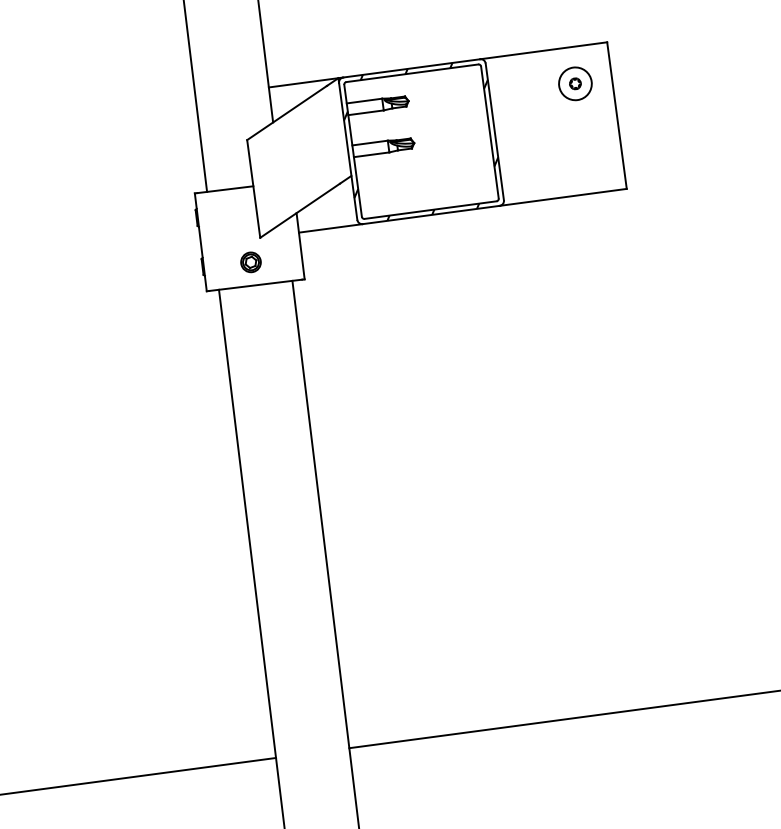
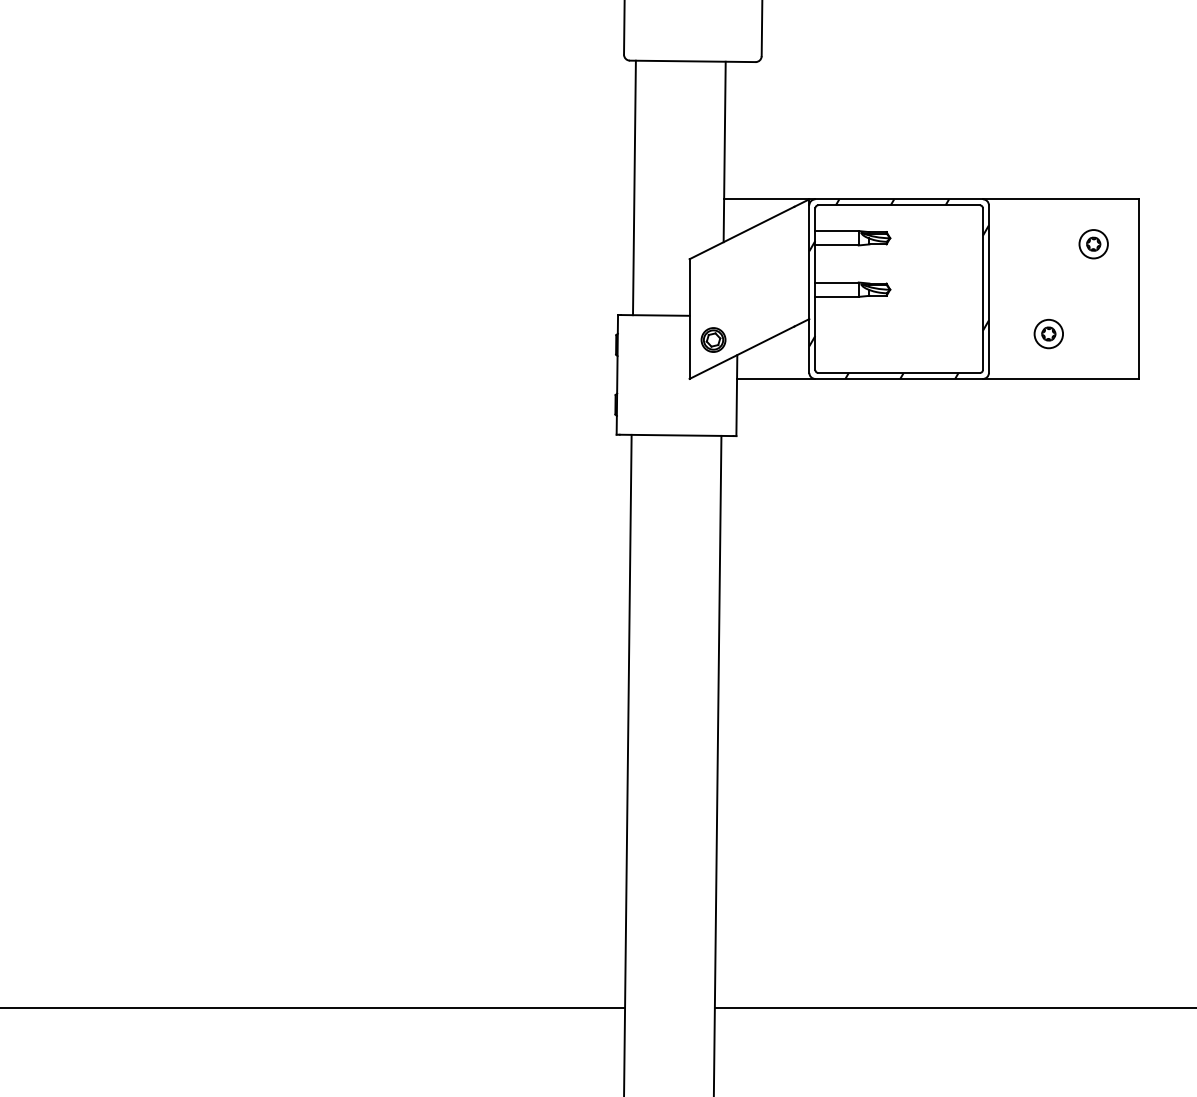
circle: (575, 84) -> (1093, 244), size x0.71
part: (548, 161) -> (1048, 333), added
part: (250, 261) -> (713, 339), moved

